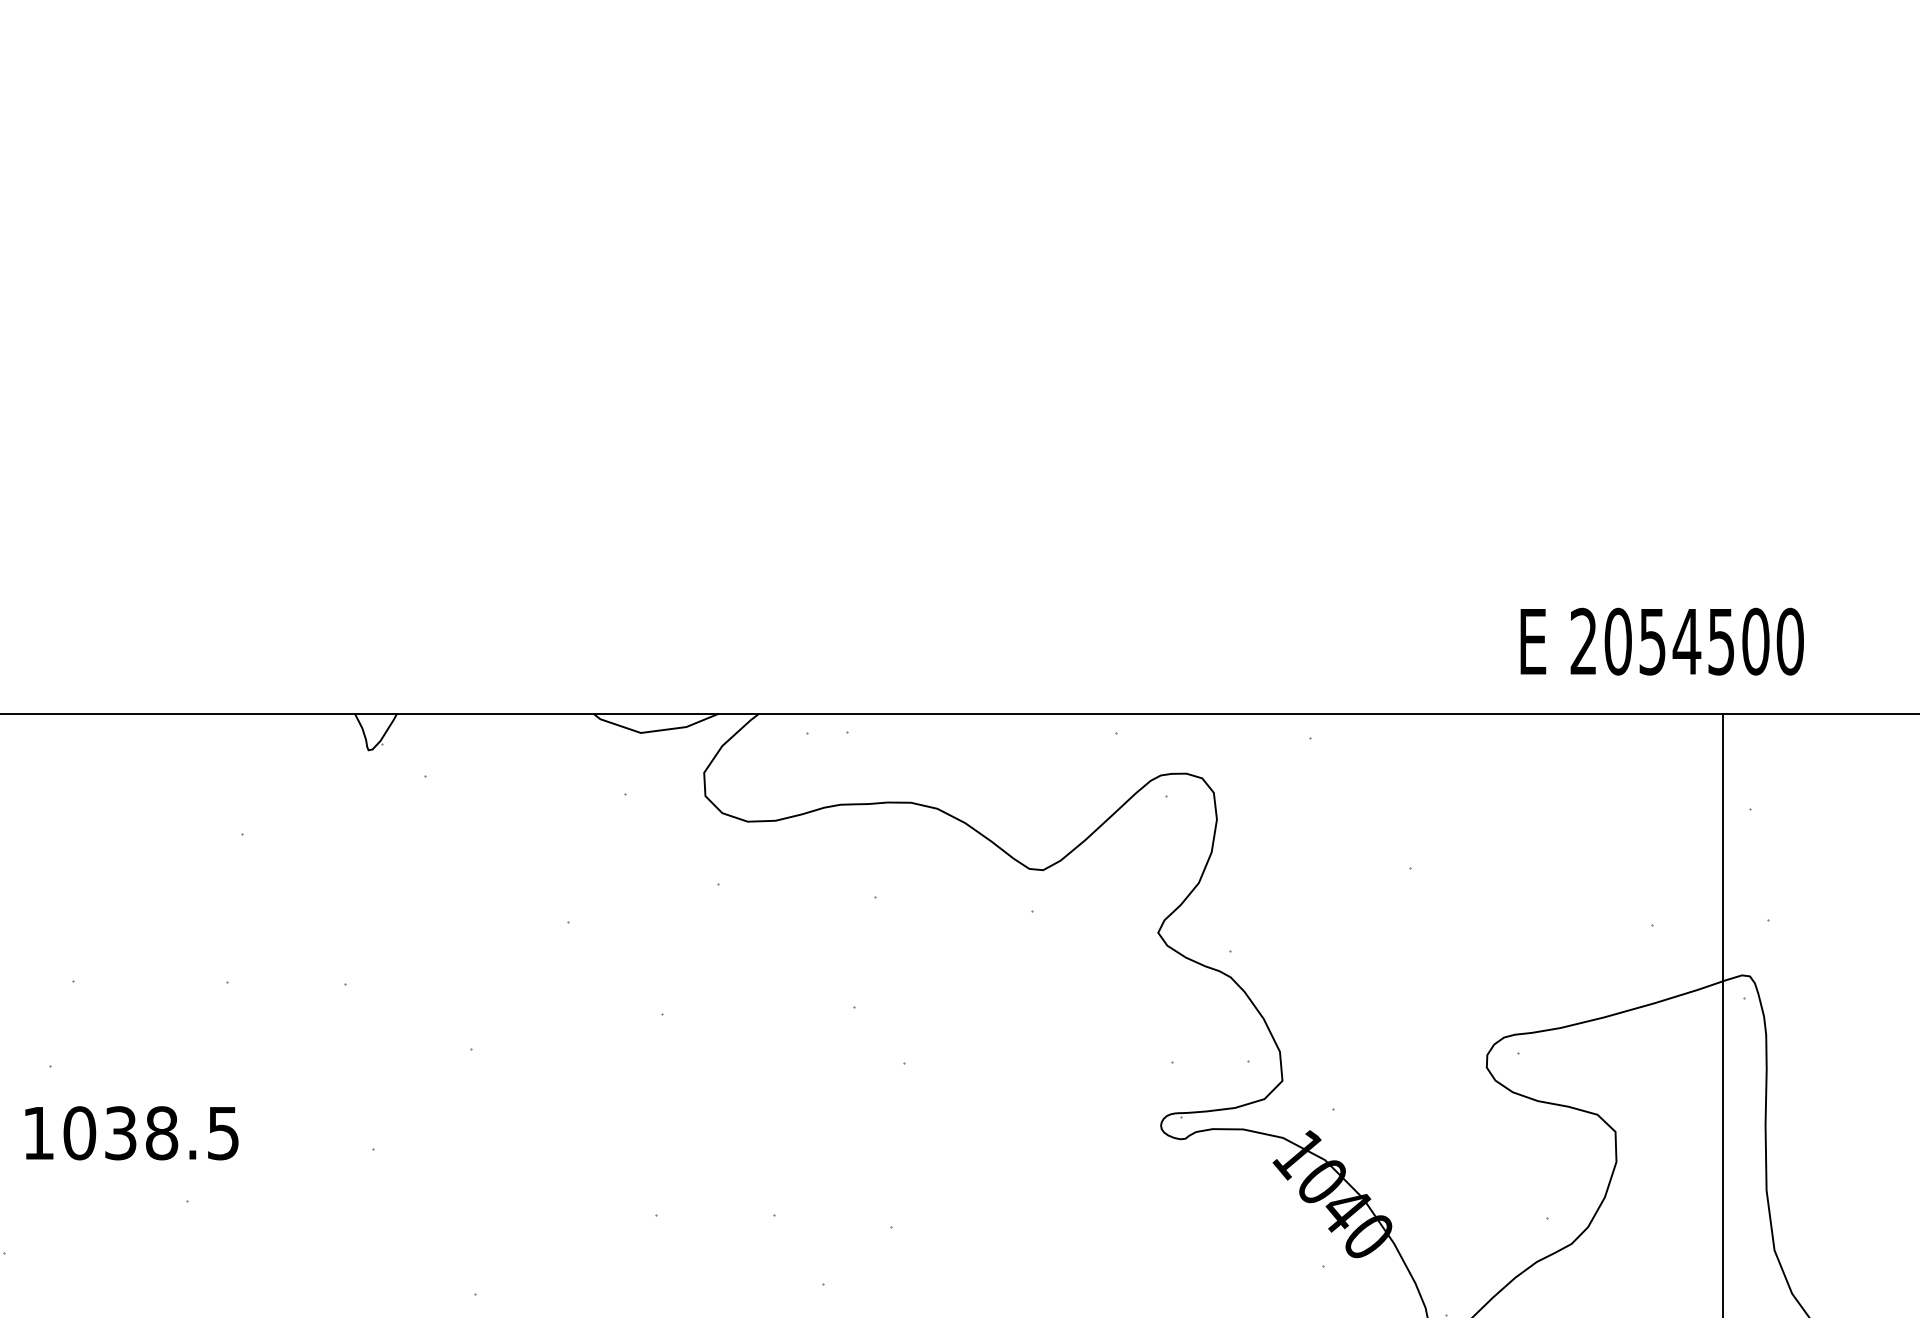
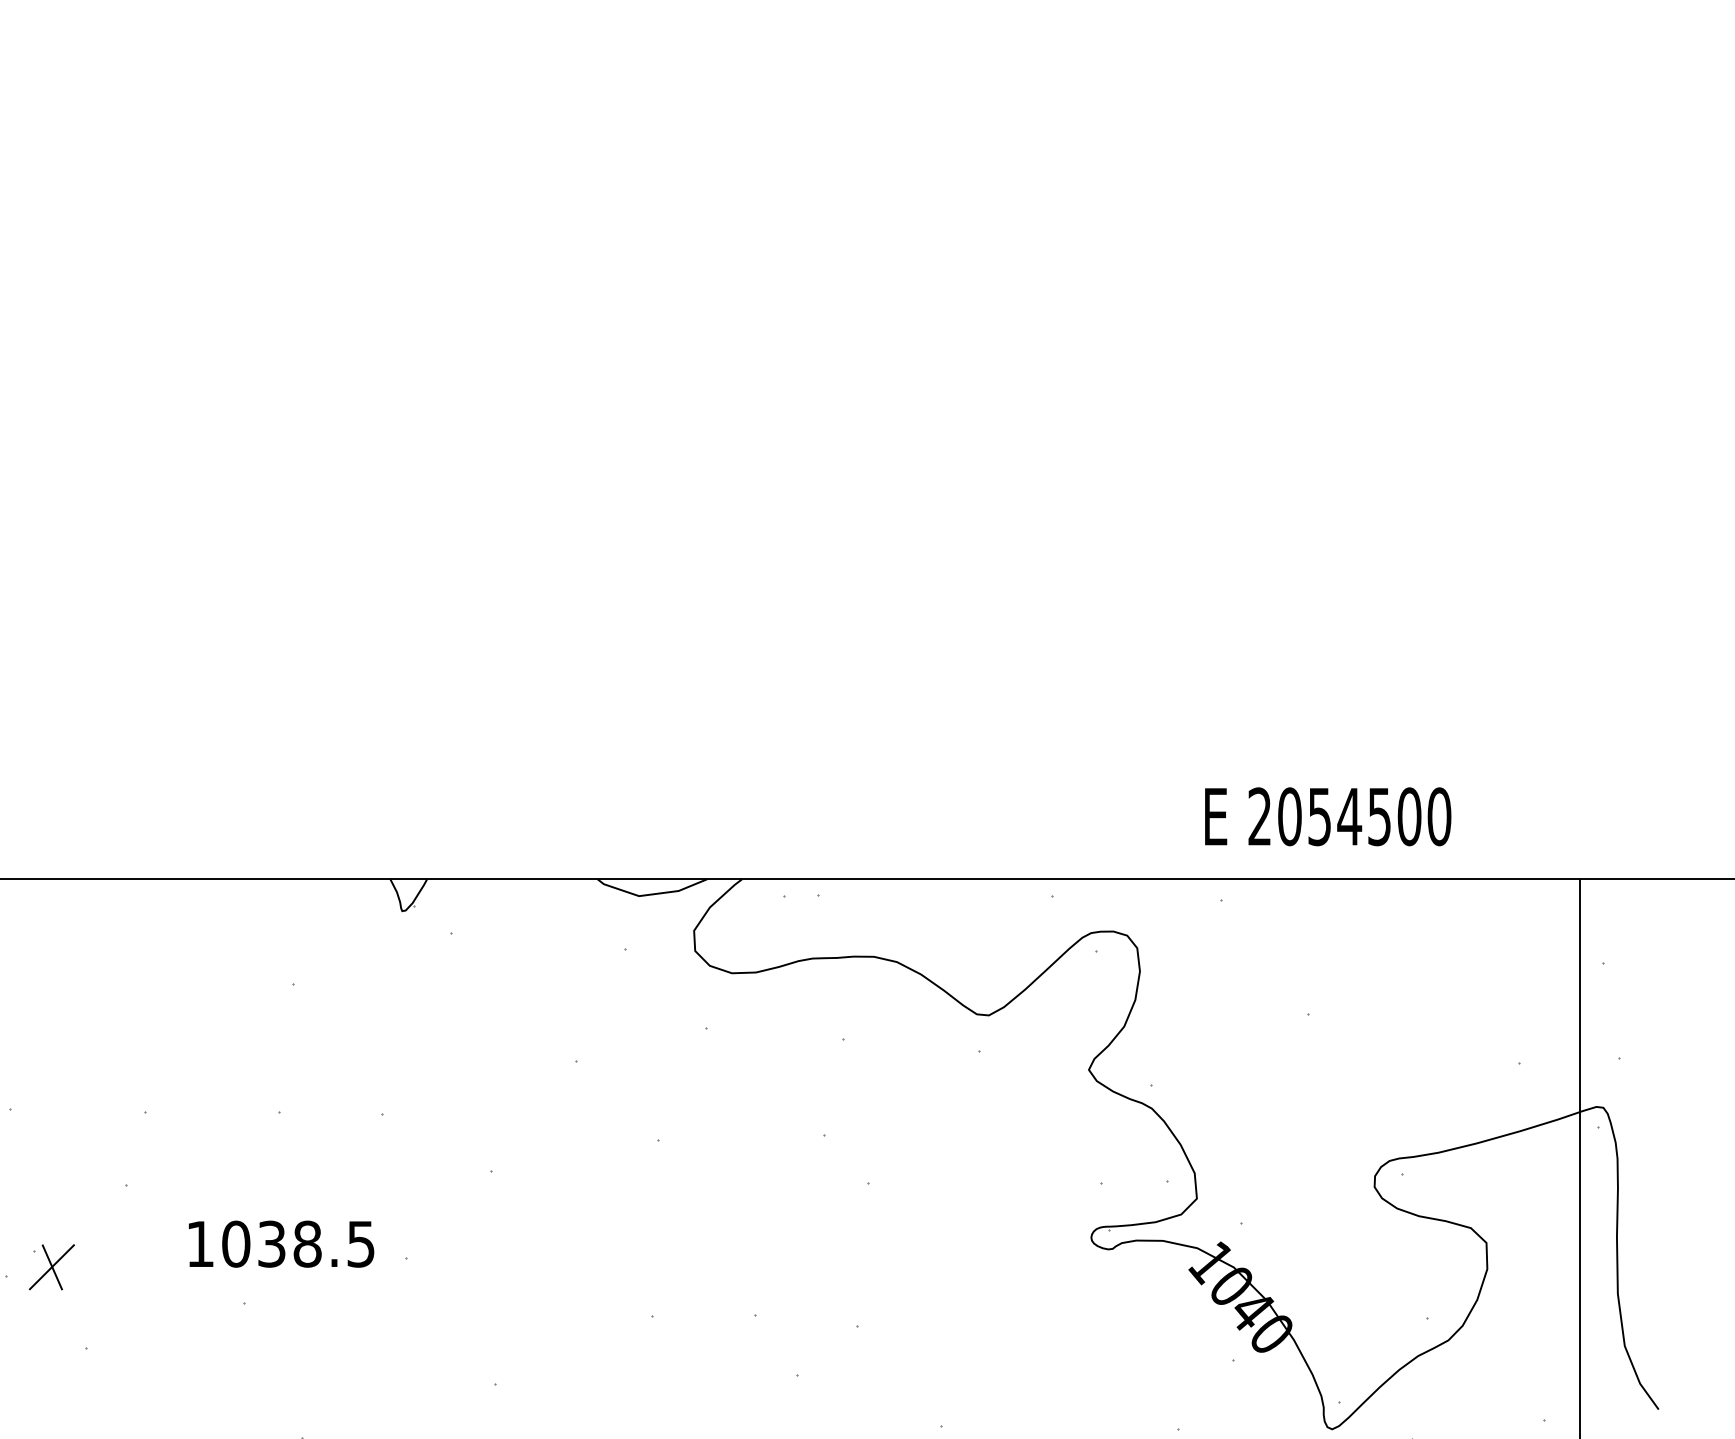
text: (1662, 641) -> (1328, 816), moved
text: (131, 1132) -> (281, 1243), moved

